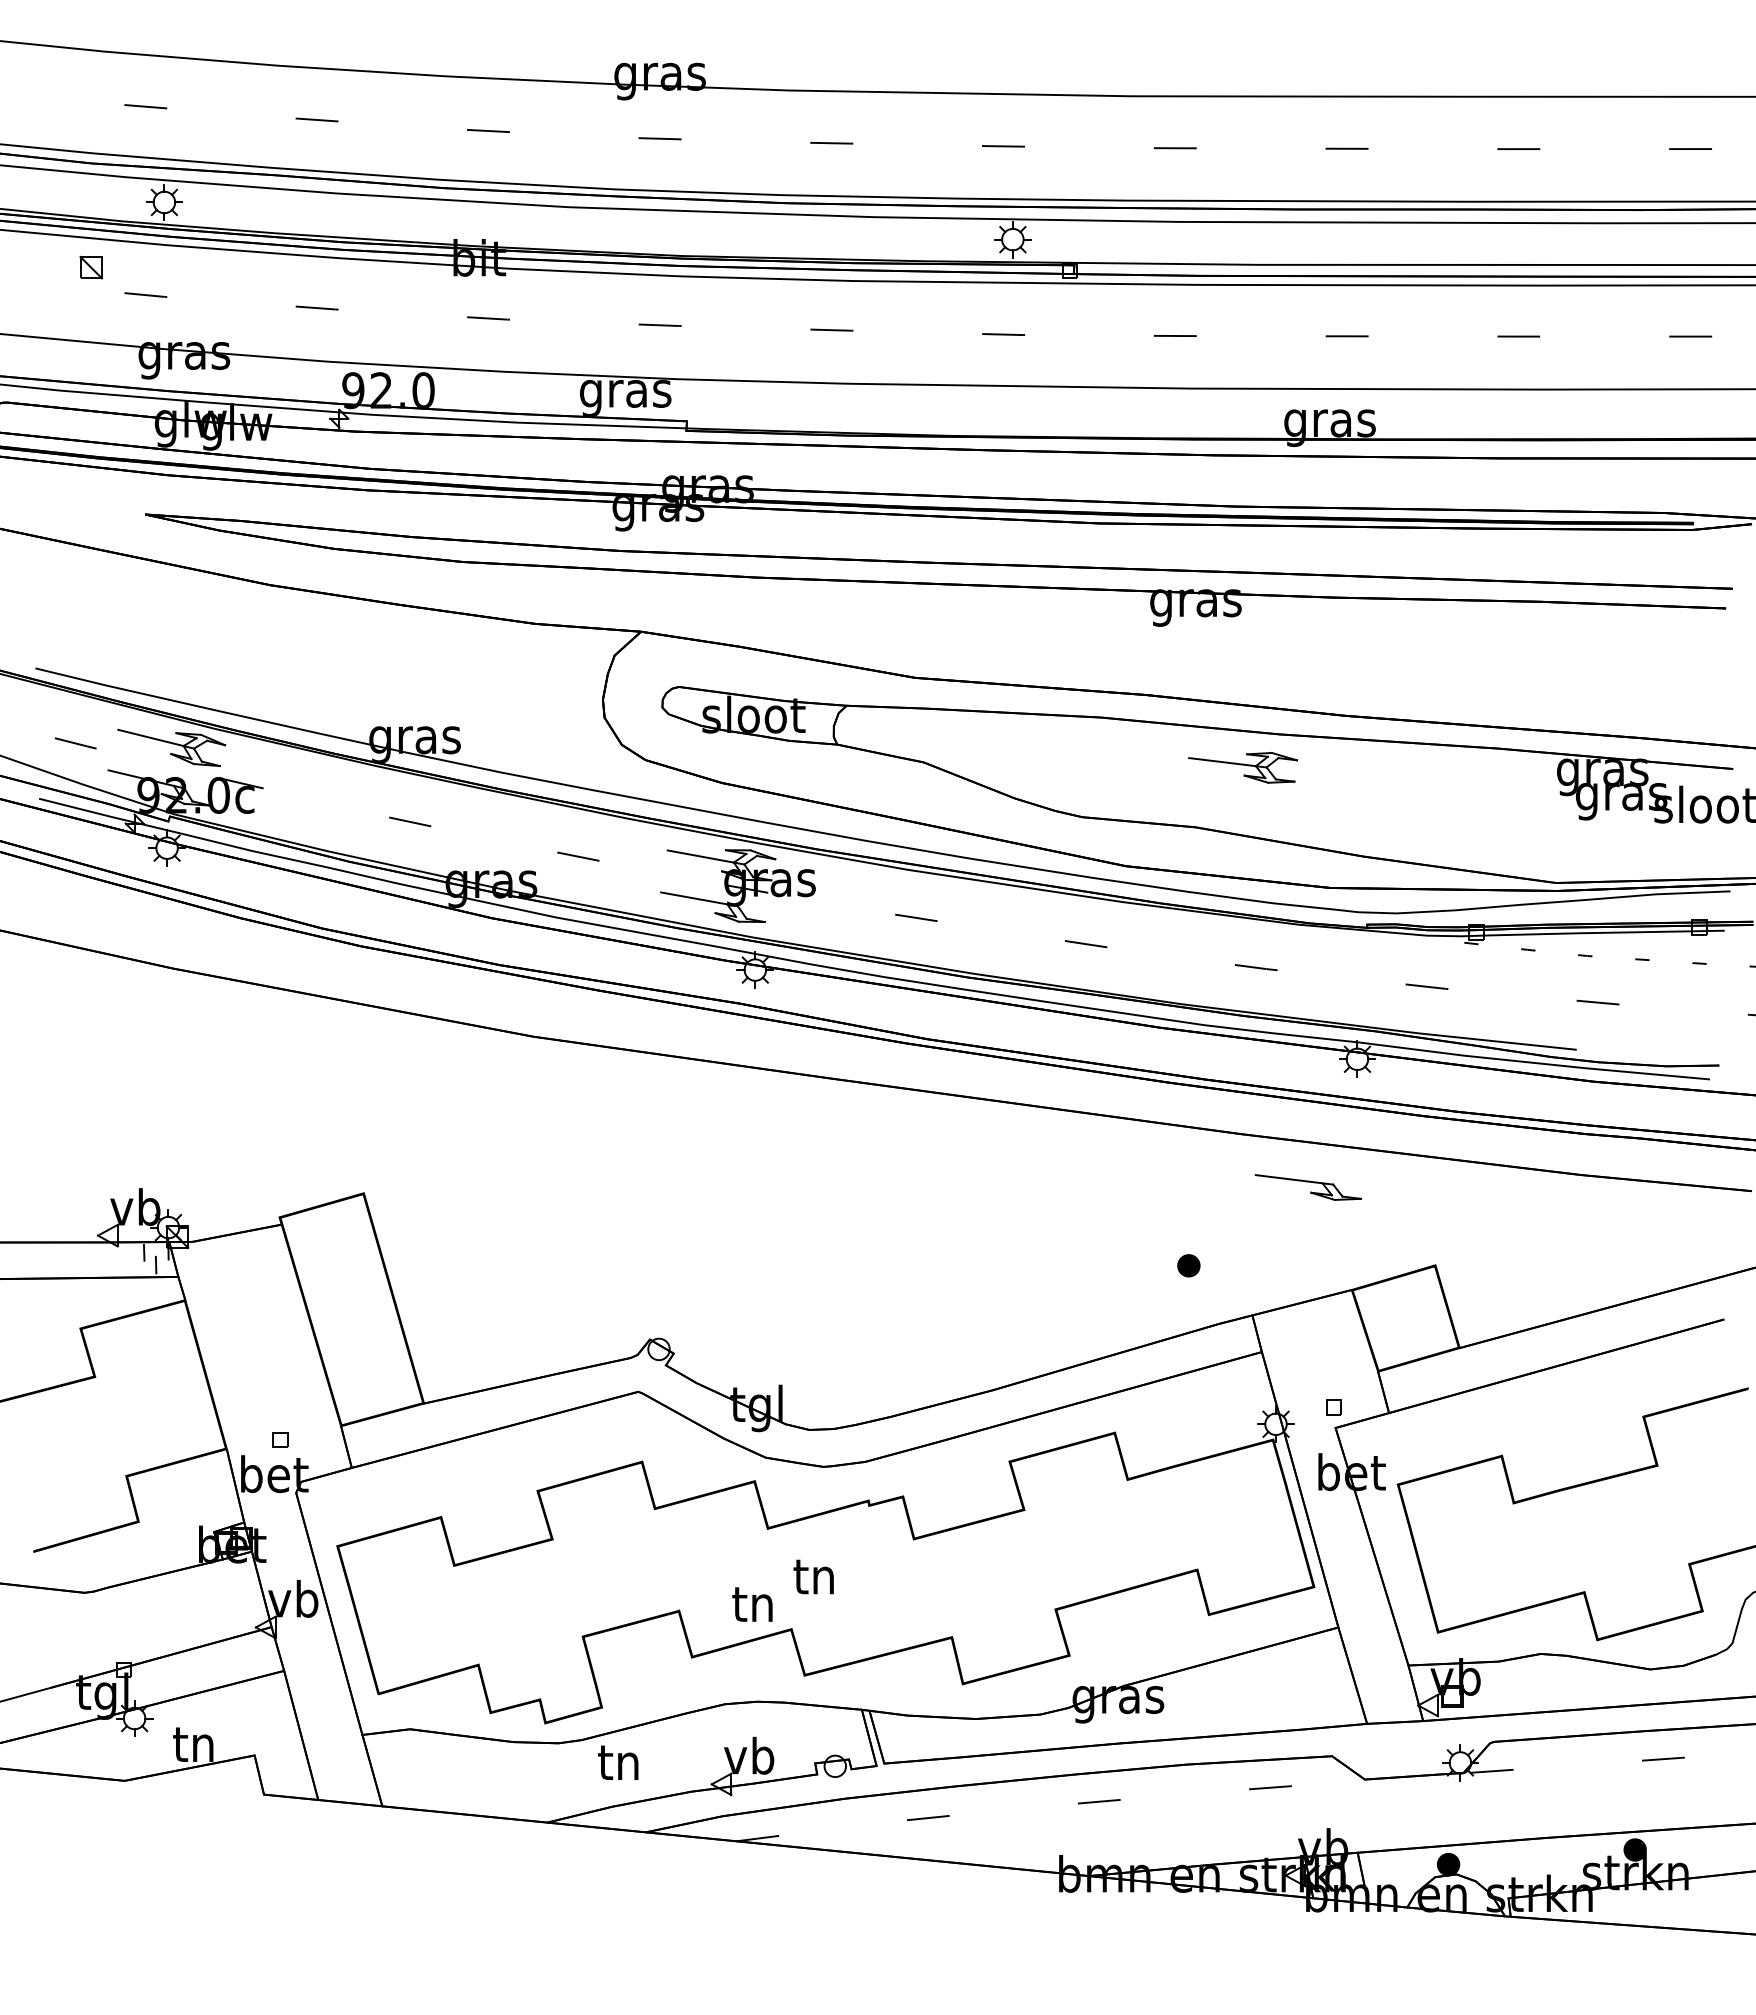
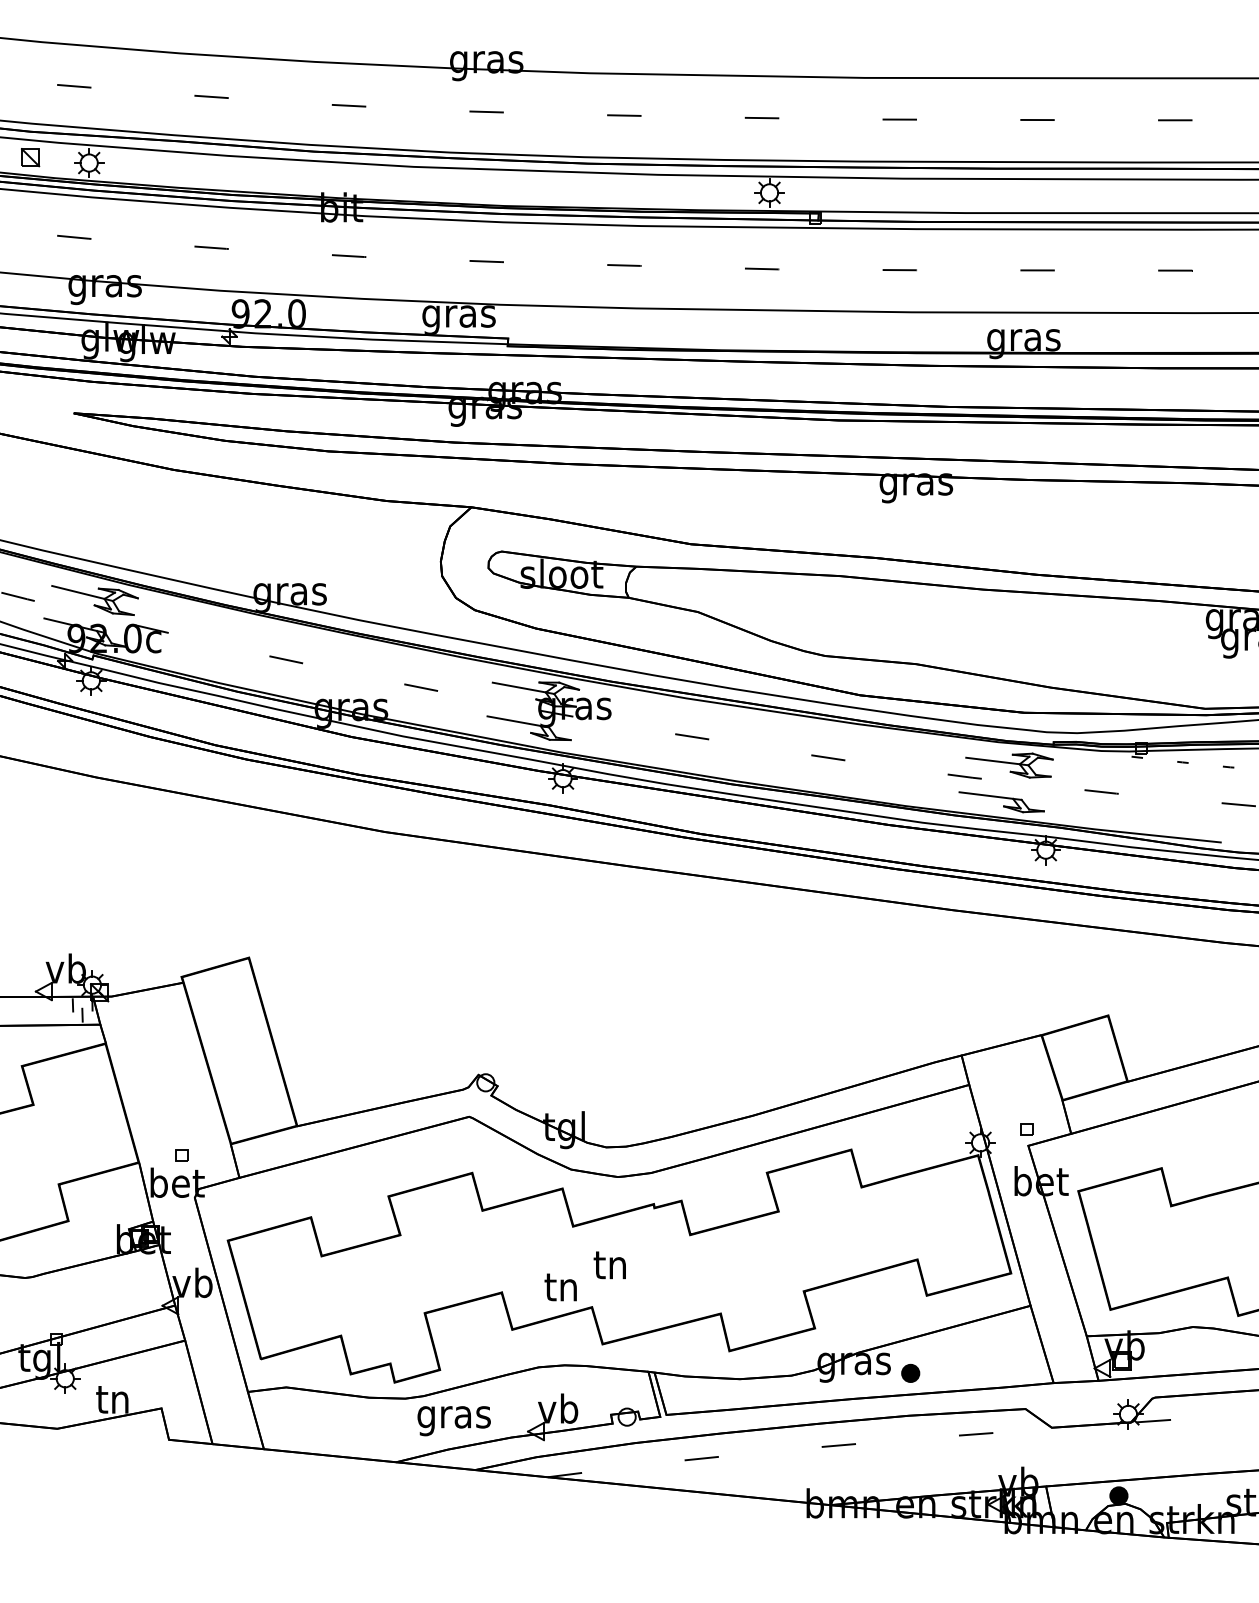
part: (91, 267) -> (30, 157), moved
part: (1242, 767) -> (1009, 765), moved
part: (1307, 1187) -> (1001, 802), moved
part: (1188, 1265) -> (910, 1373), moved
text: (619, 1767) -> (454, 1418), tn -> gras

